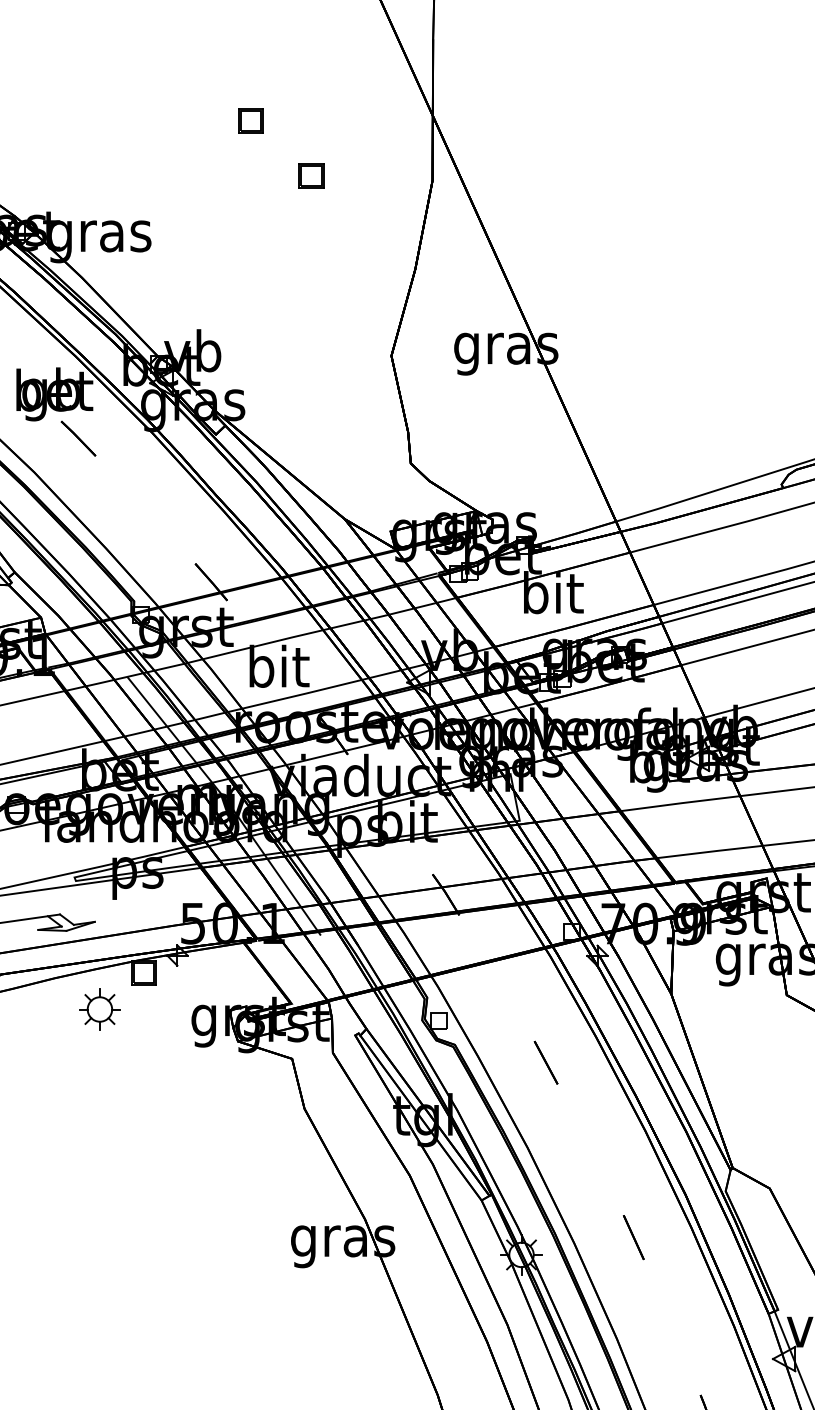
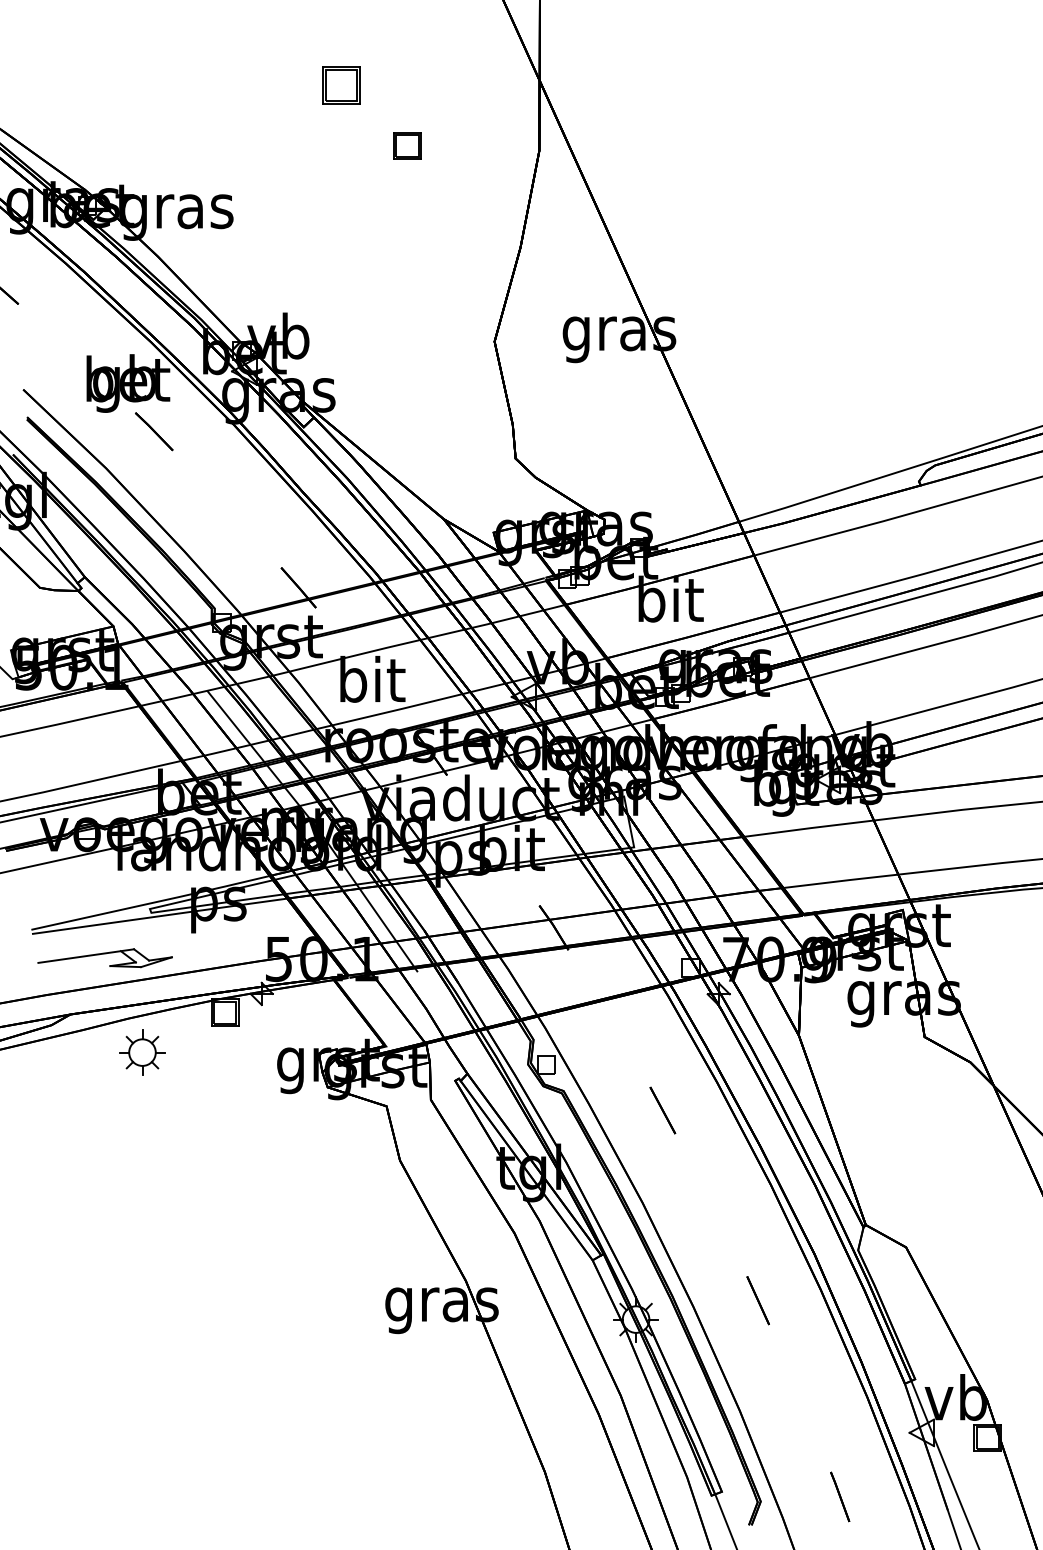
part: (250, 120) -> (341, 85), size x1.4
part: (99, 1009) -> (142, 1052), moved

